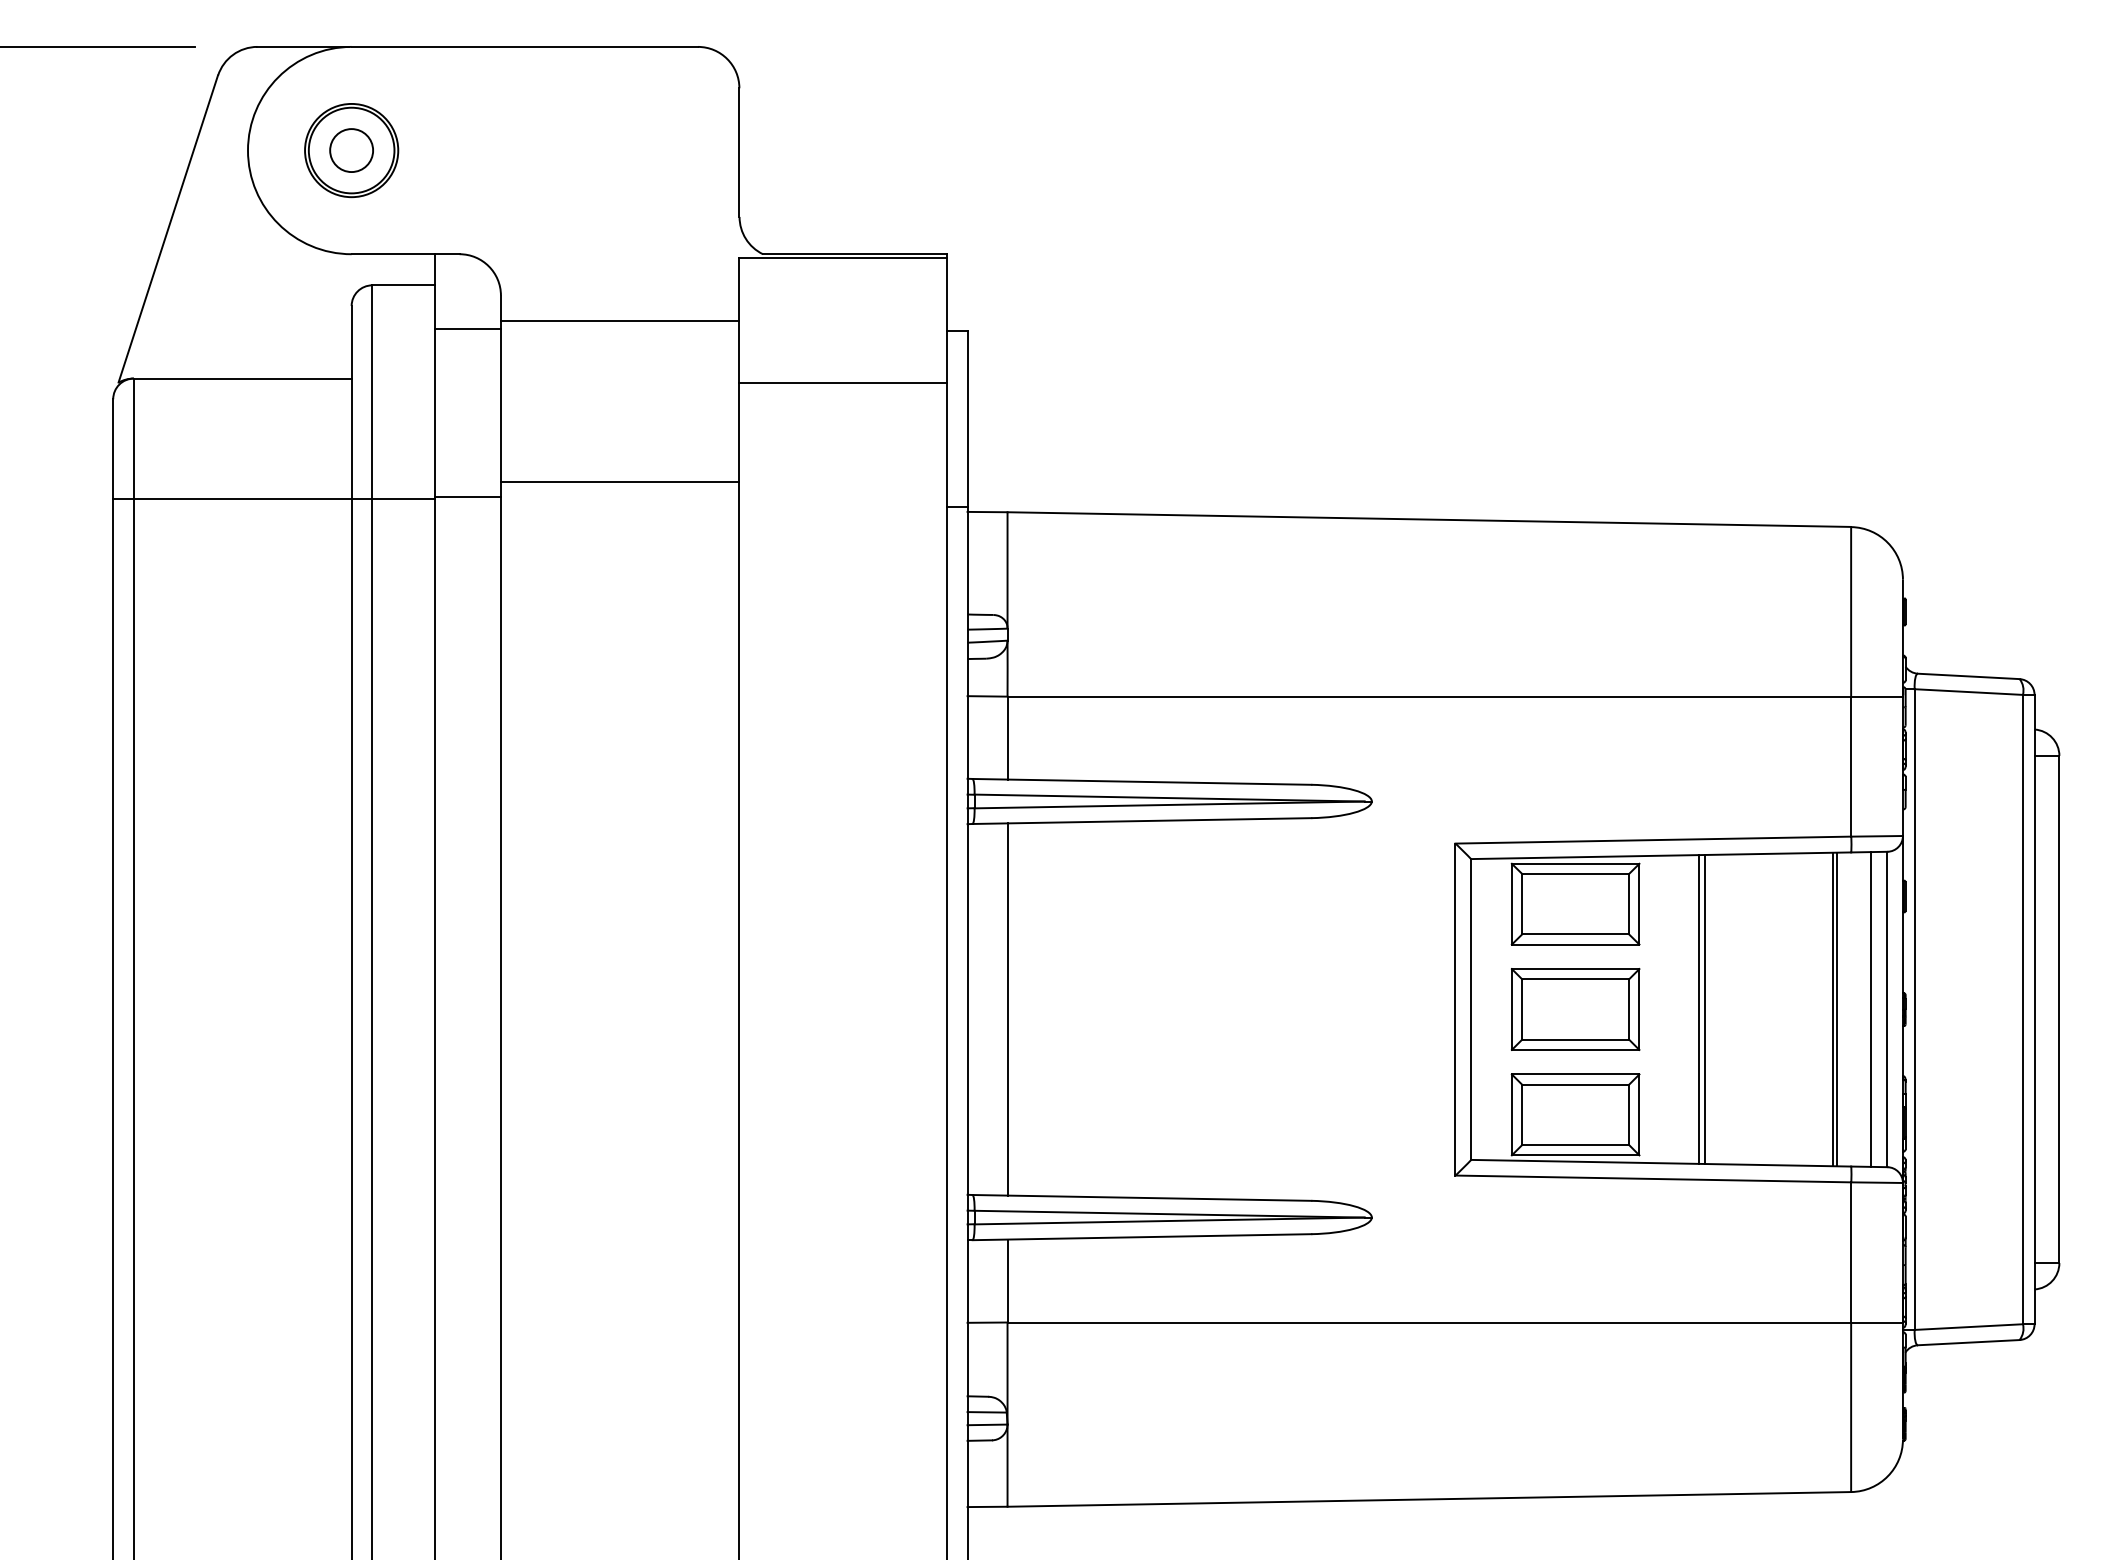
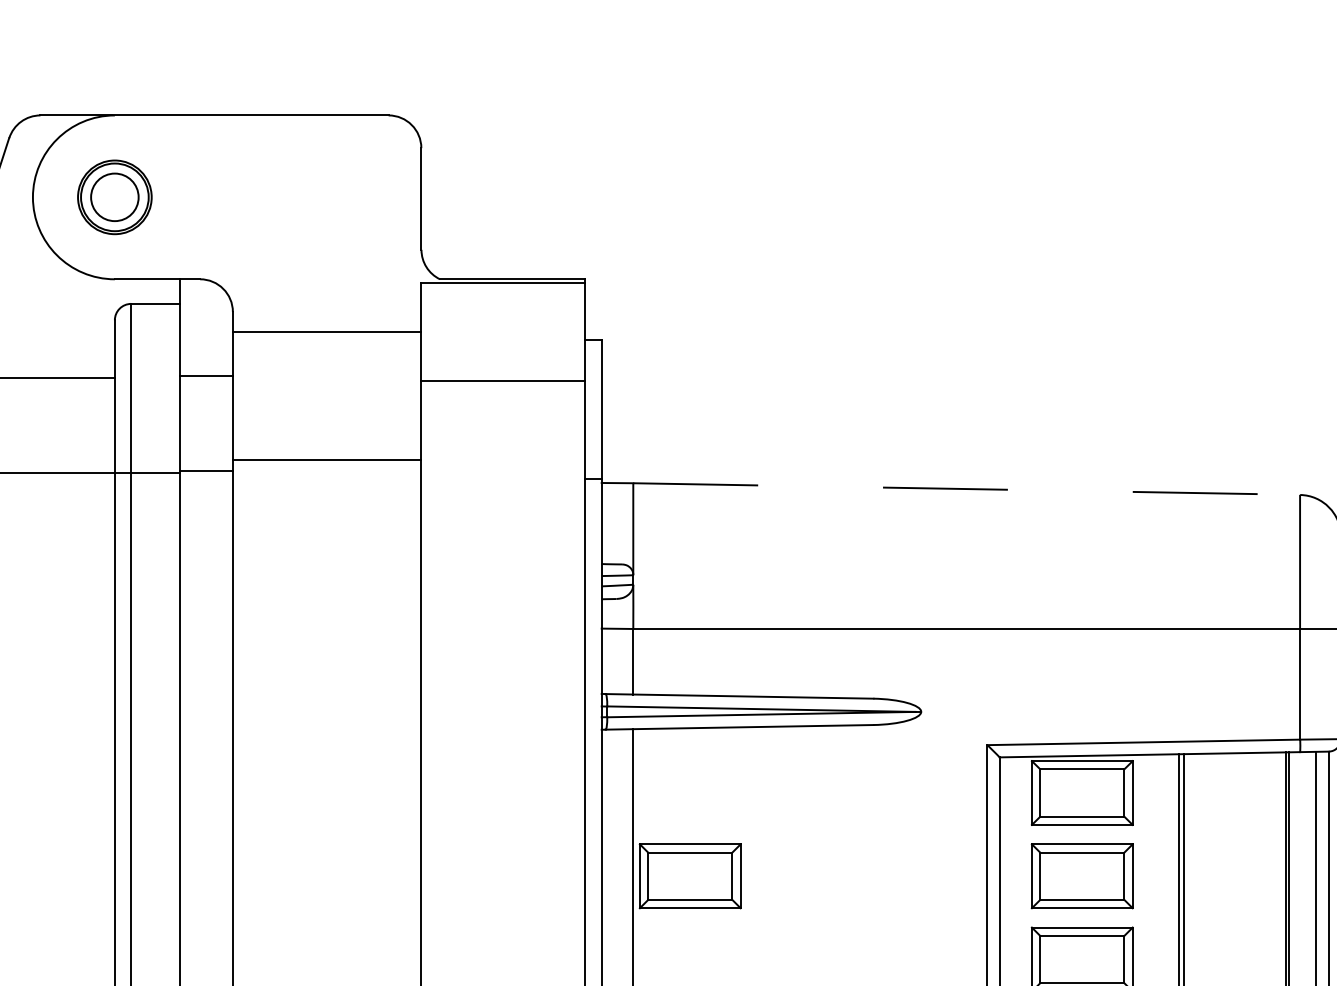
circle: (351, 150) -> (114, 197), size x1.4
line: (467, 328) -> (206, 375), moved
line: (1429, 519) -> (966, 488), solid -> dashed
part: (1079, 1009) -> (690, 876), added

